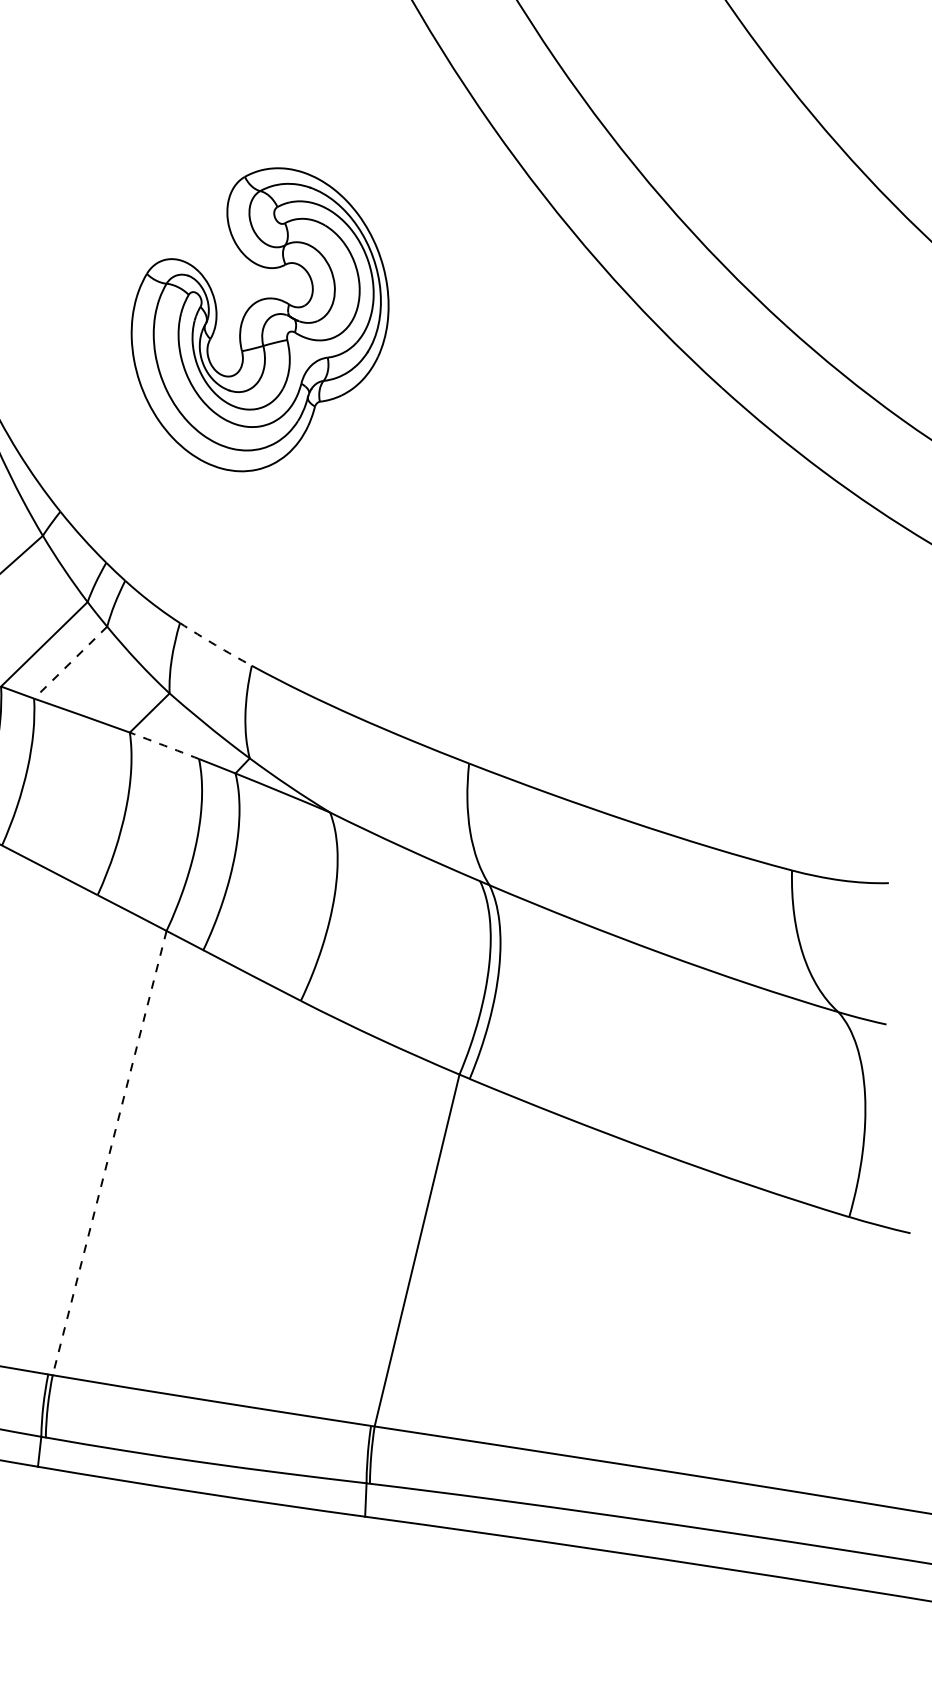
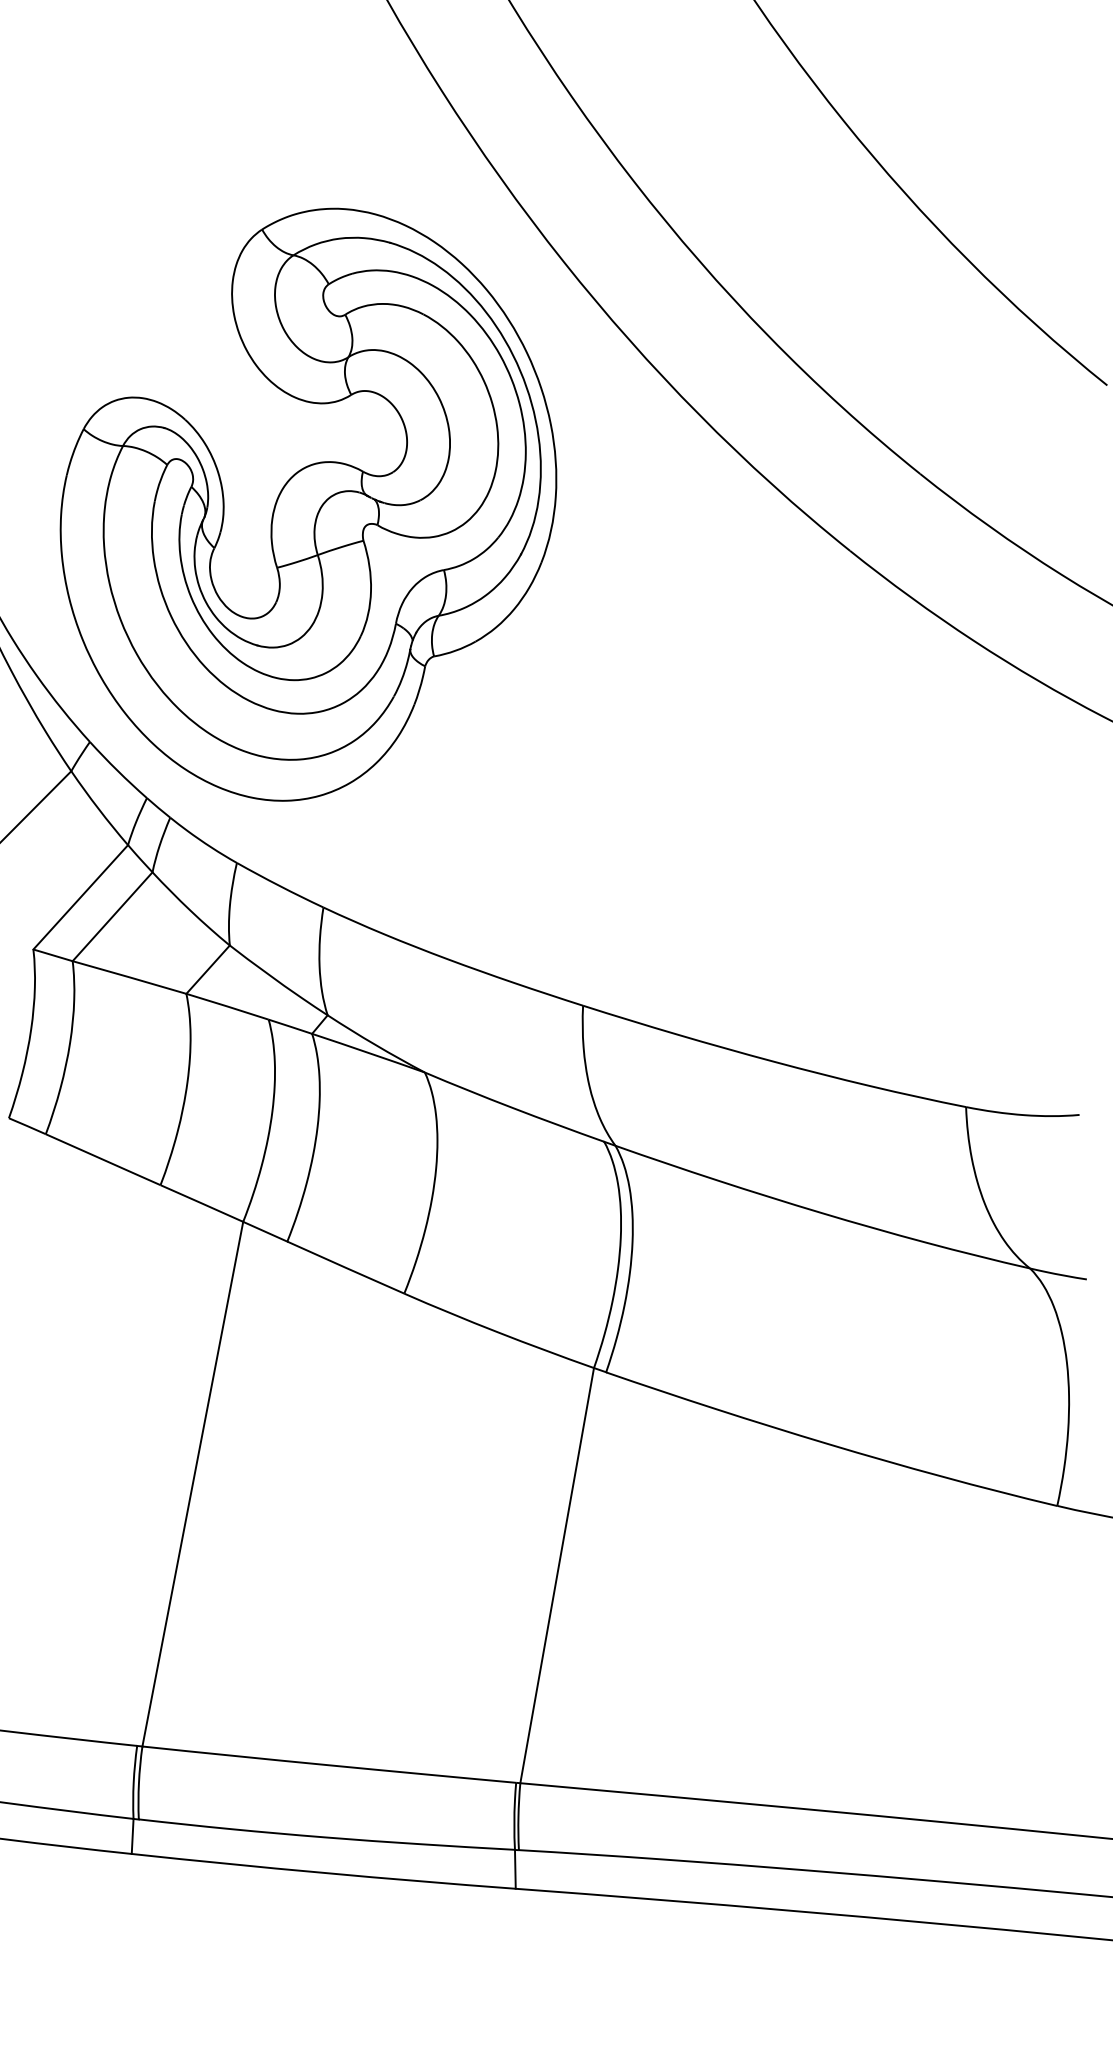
part: (260, 319) -> (308, 504), size x1.67
arc: (215, 645) -> (279, 886), dashed -> solid
line: (70, 662) -> (112, 916), dashed -> solid
arc: (164, 745) -> (227, 1006), dashed -> solid
line: (109, 1153) -> (192, 1484), dashed -> solid

